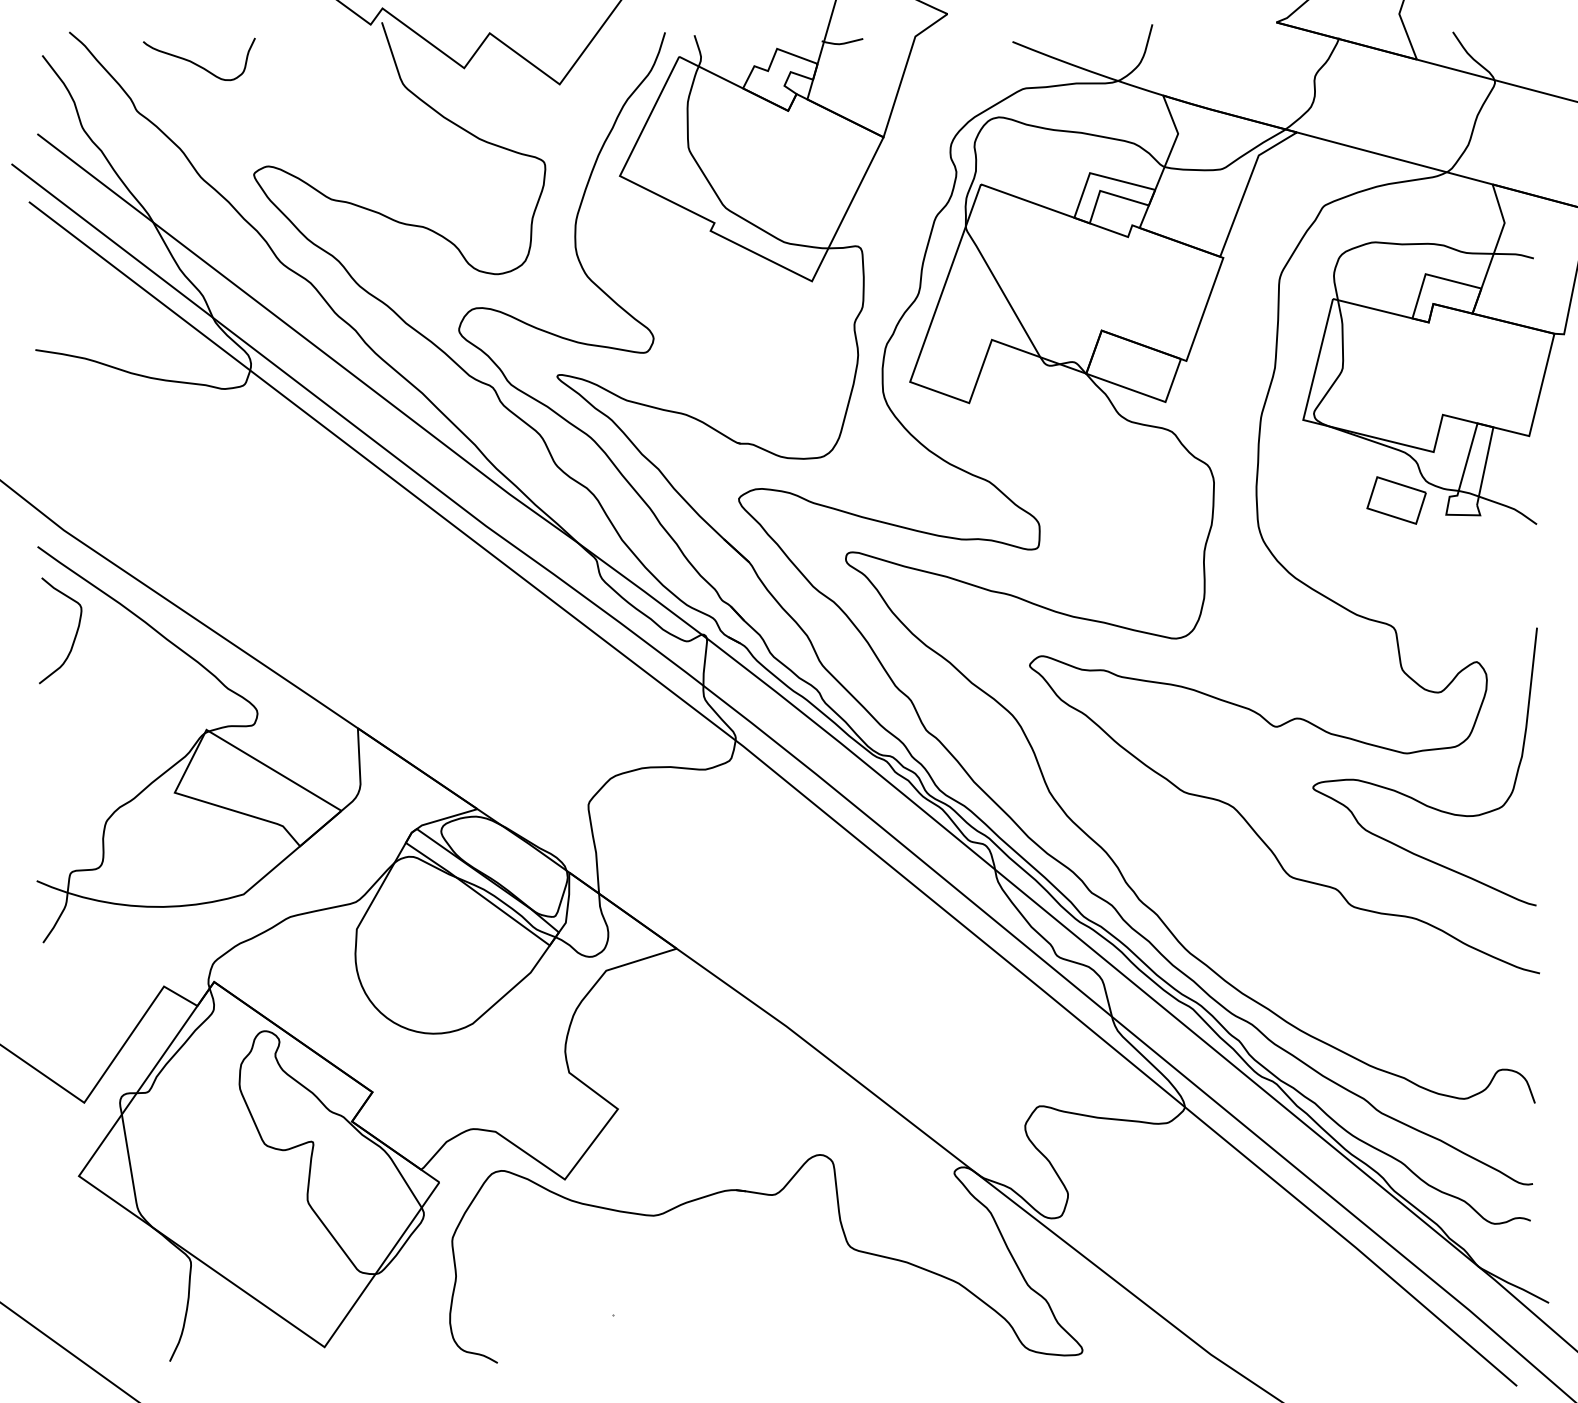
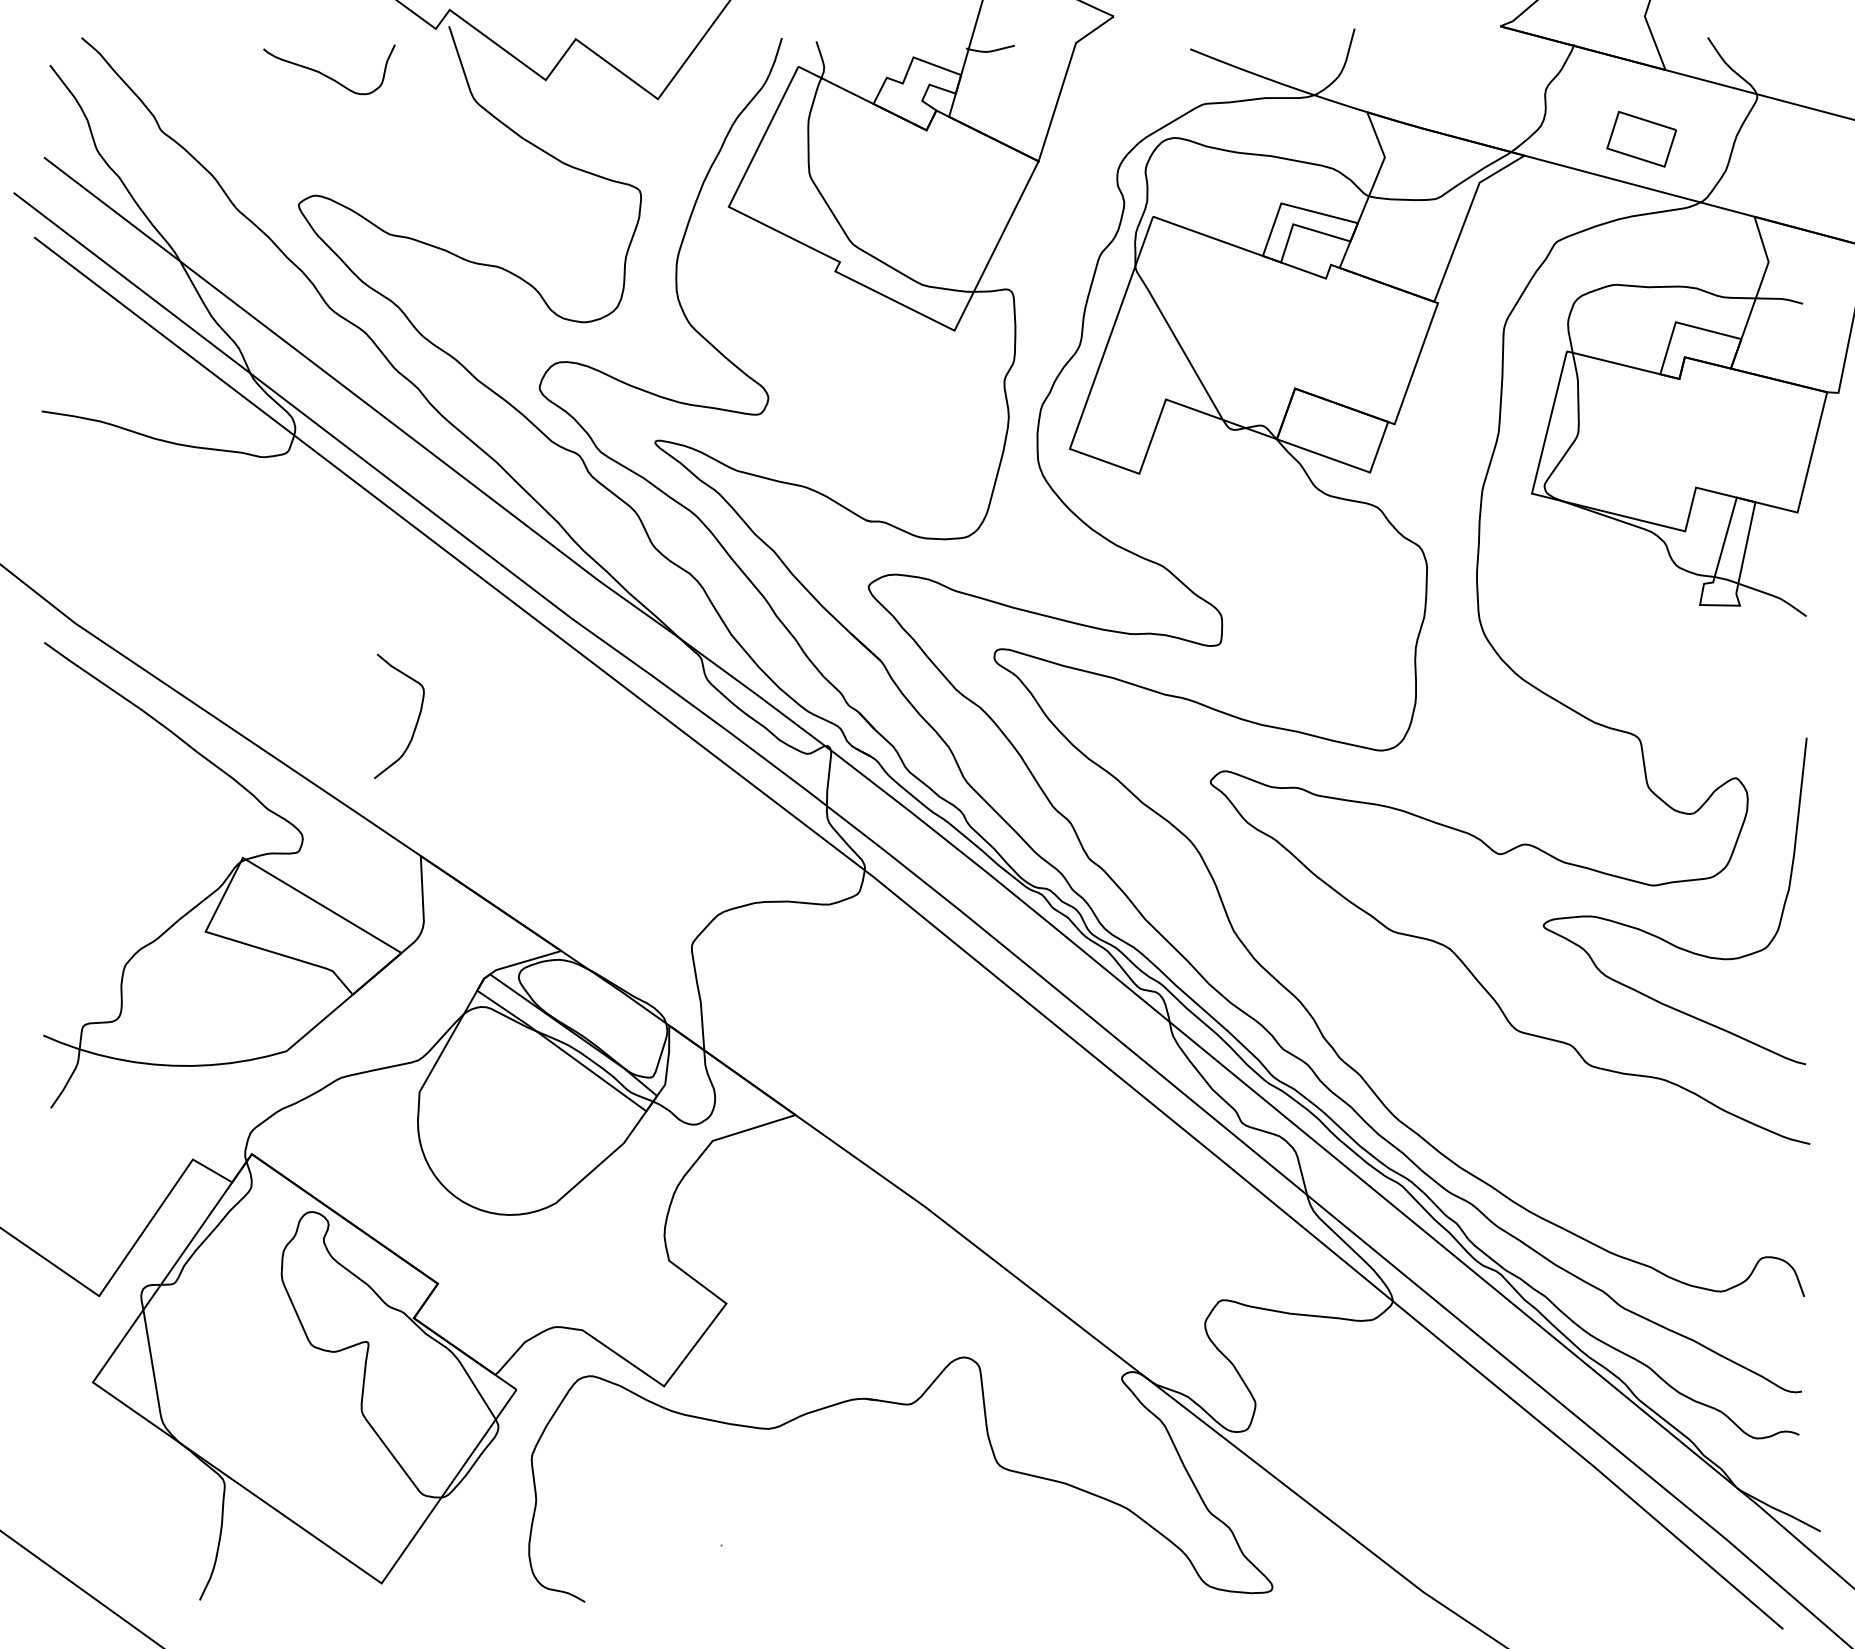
curve: (197, 64) -> (327, 75), moved
part: (1396, 499) -> (1641, 138), moved
curve: (75, 635) -> (416, 721), moved

